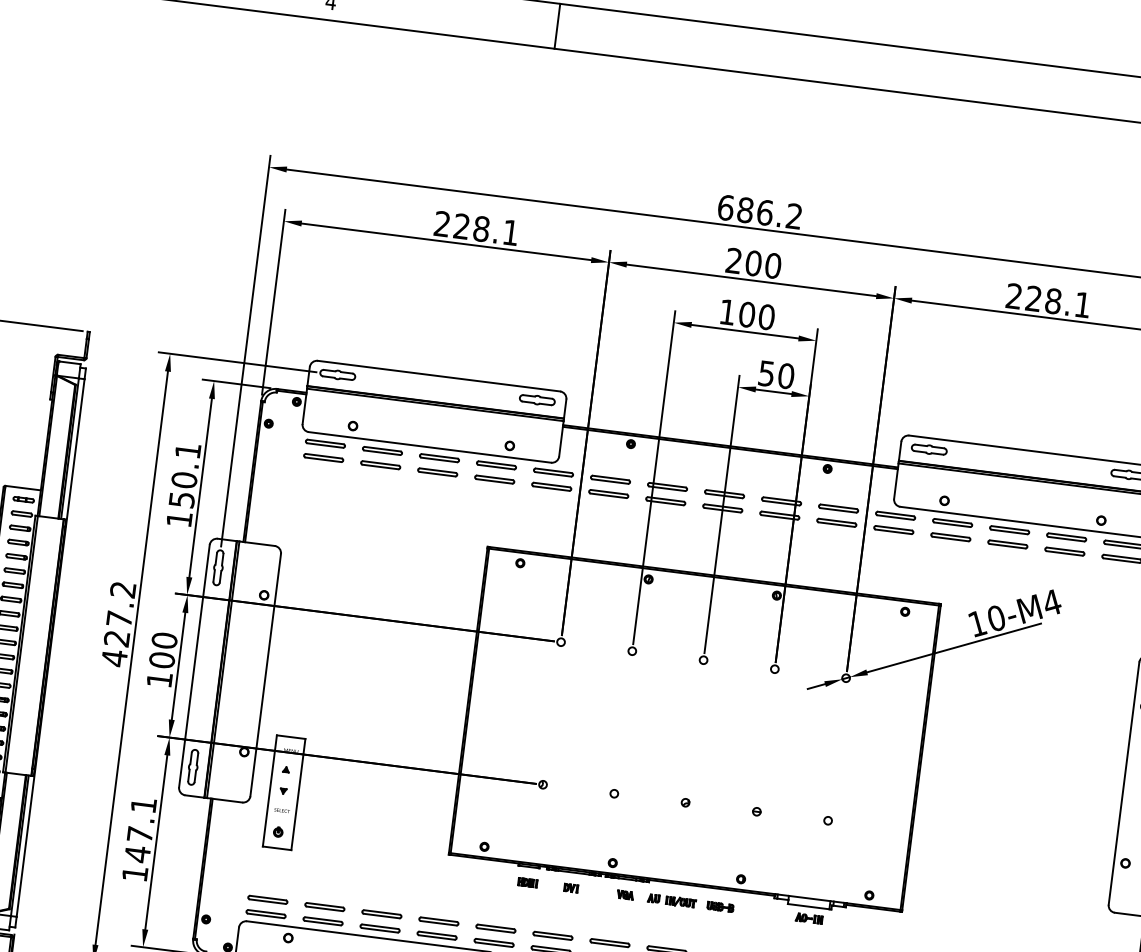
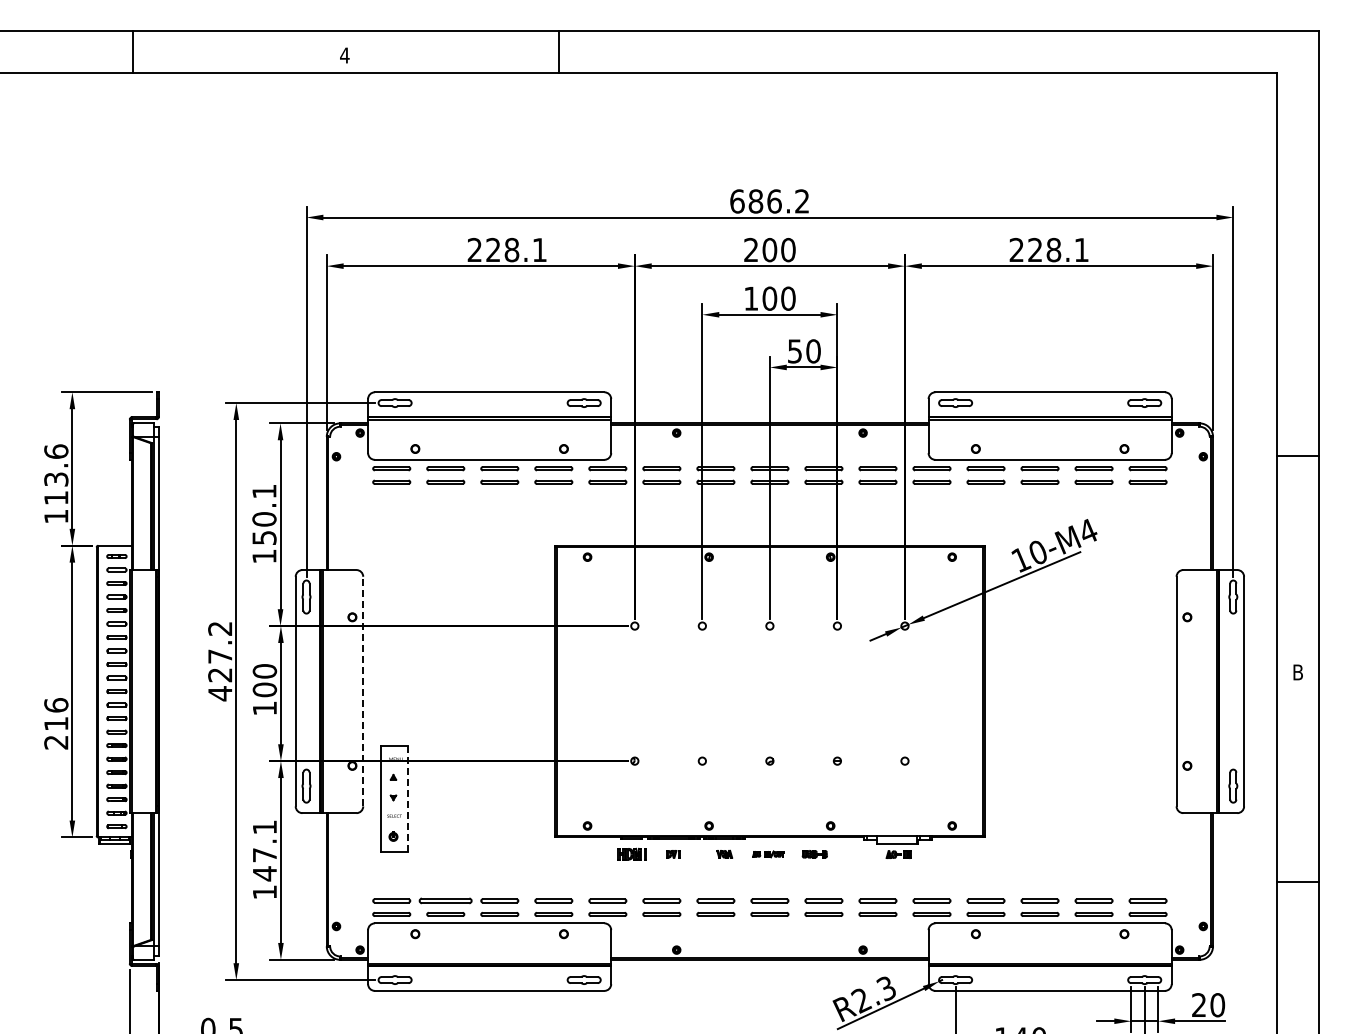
line: (265, 675) -> (363, 691), solid -> dashed
line: (298, 794) -> (407, 799), solid -> dashed
part: (527, 882) -> (631, 854), size x1.6
part: (671, 901) -> (768, 854), size x0.7
part: (324, 906) -> (445, 900), size x1.4

